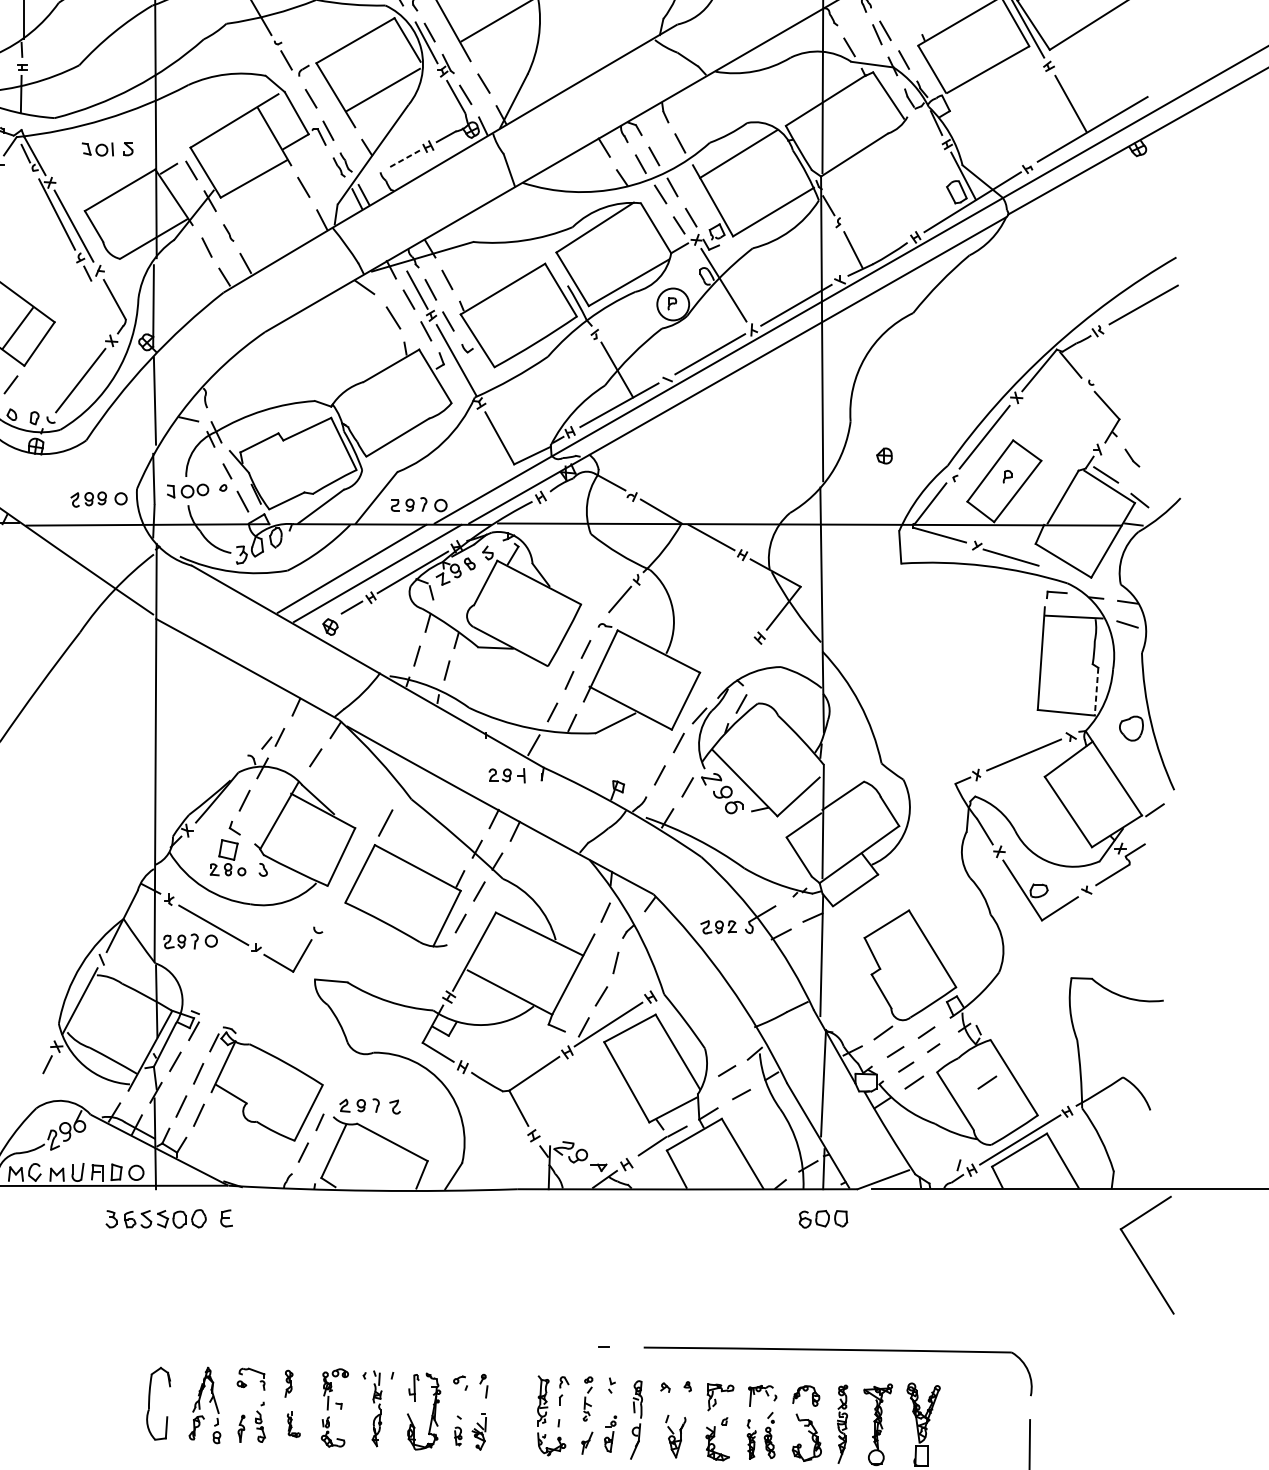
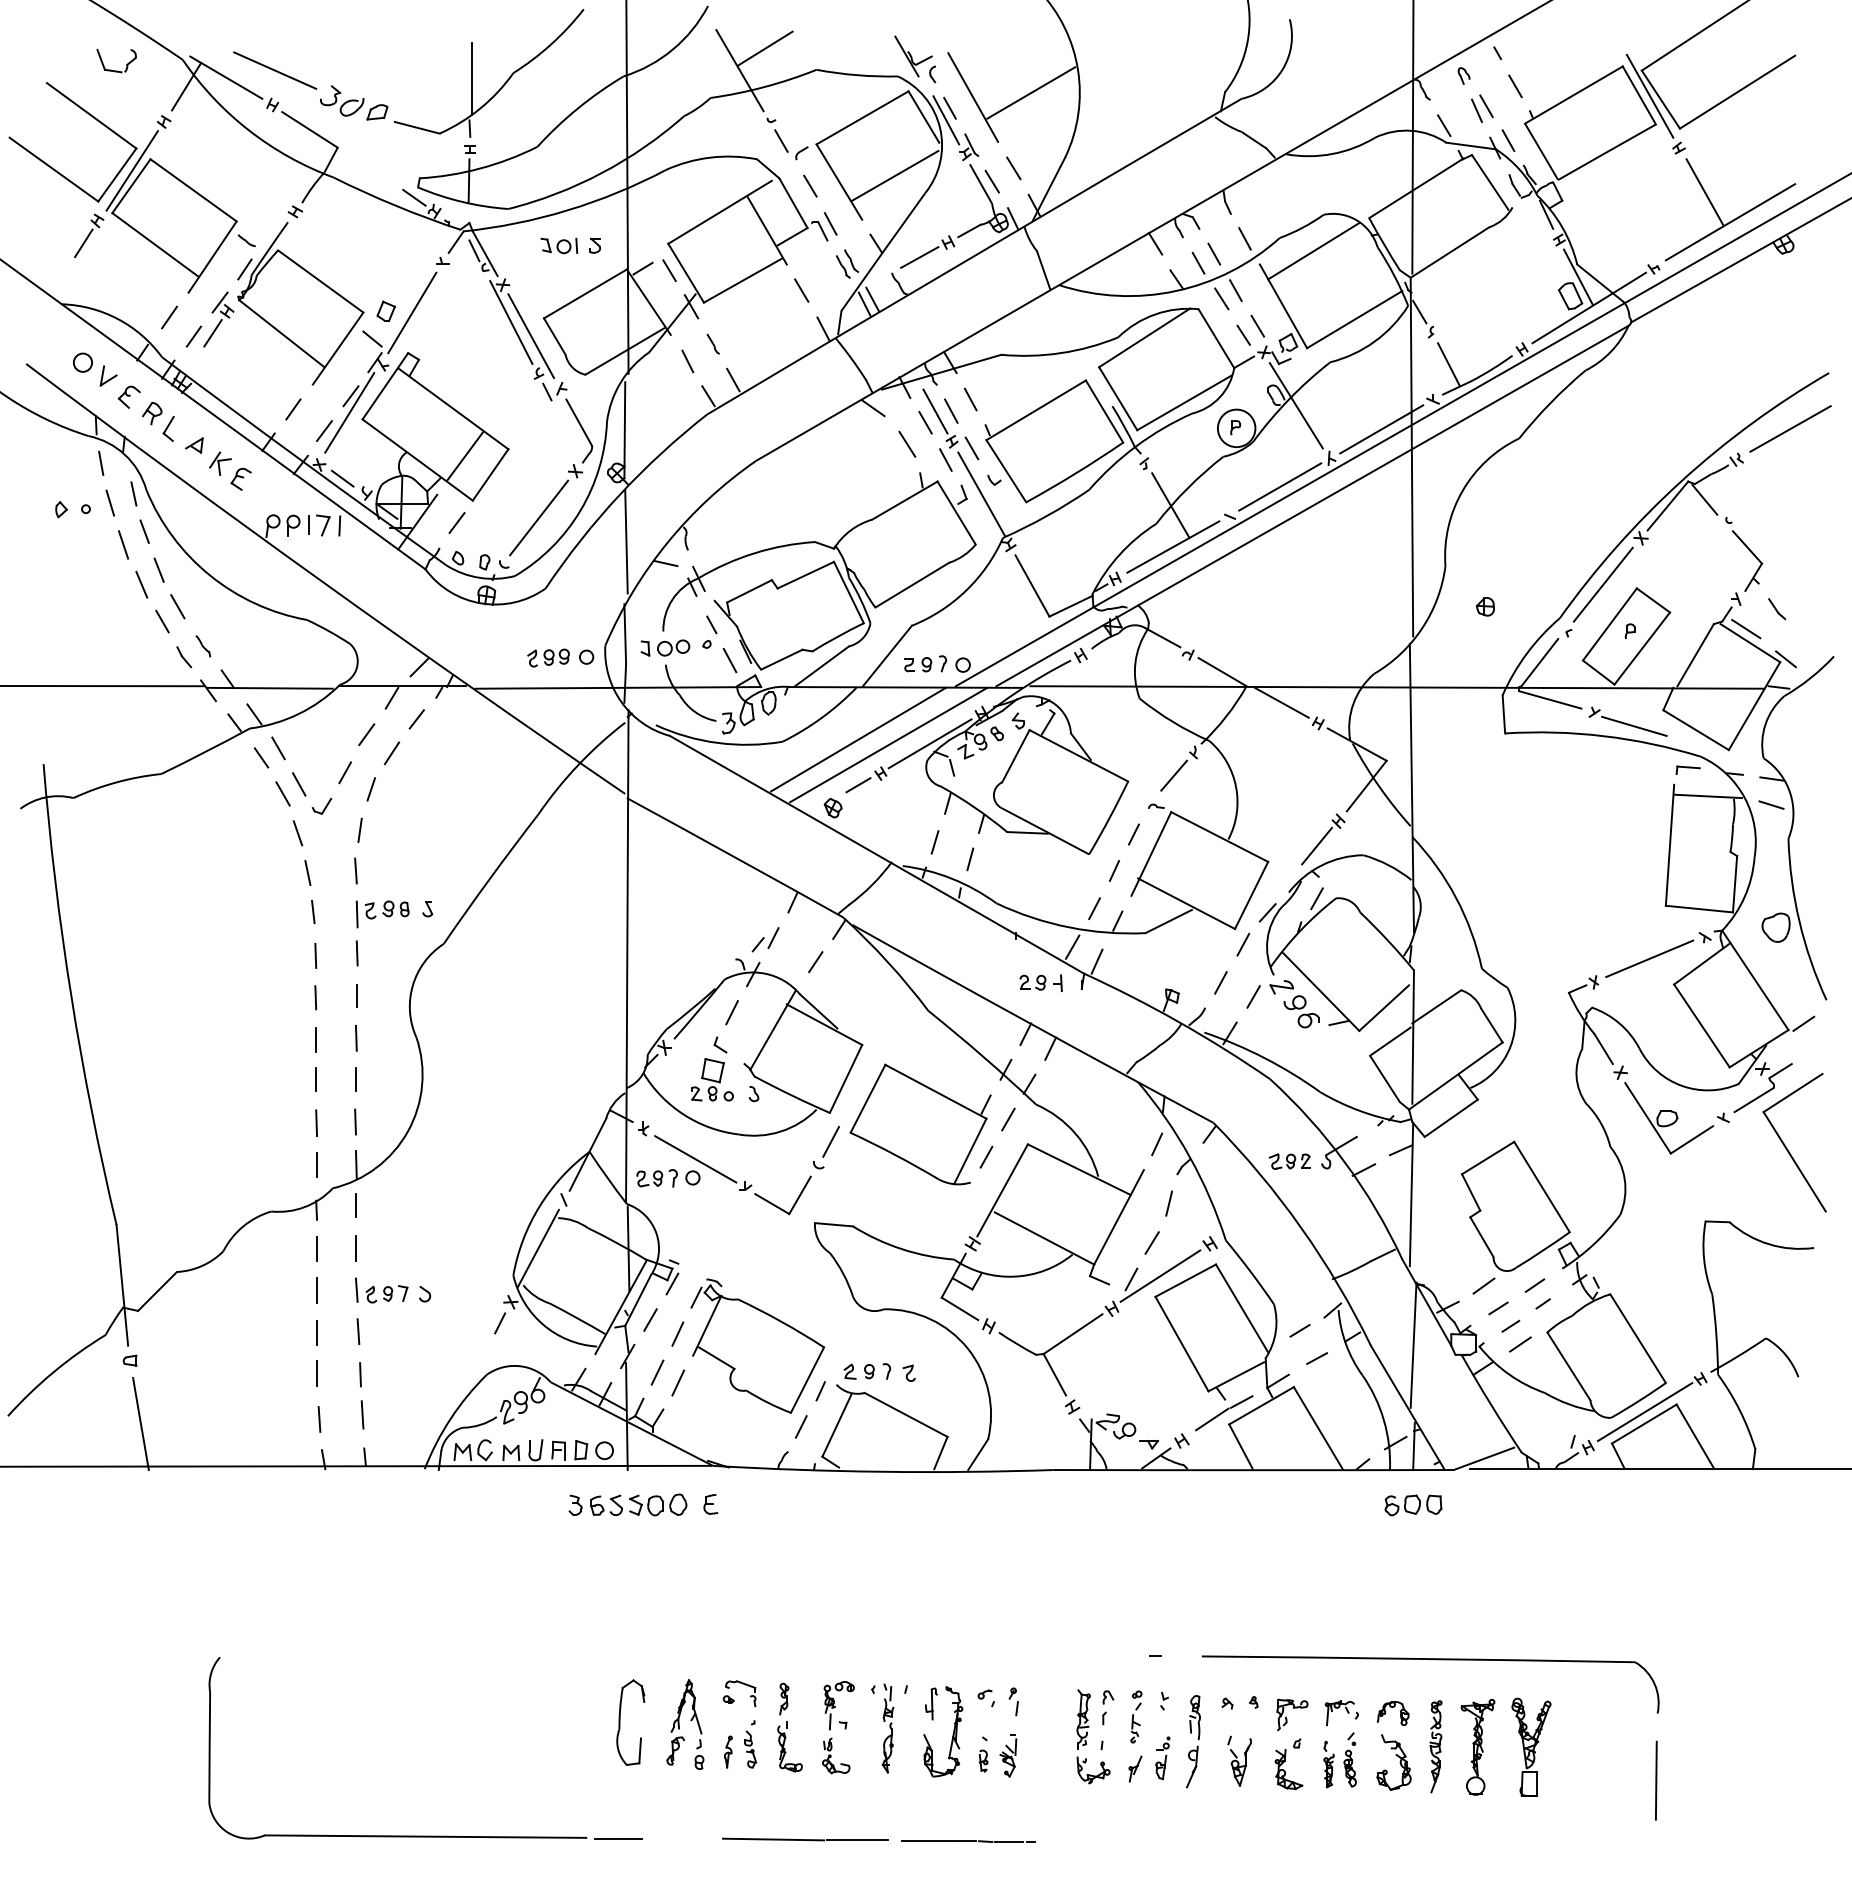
line: (910, 14) -> (1515, 86), added
line: (403, 159) -> (919, 257), dashed -> solid
line: (741, 658) -> (1316, 845), added
line: (1096, 691) -> (1735, 884), dashed -> solid
line: (554, 757) -> (1096, 961), added
line: (385, 822) -> (830, 1141), moved
line: (987, 1082) -> (1606, 1344), removed
part: (1140, 1258) -> (1786, 1146), moved
part: (293, 1424) -> (789, 1746), size x1.67

